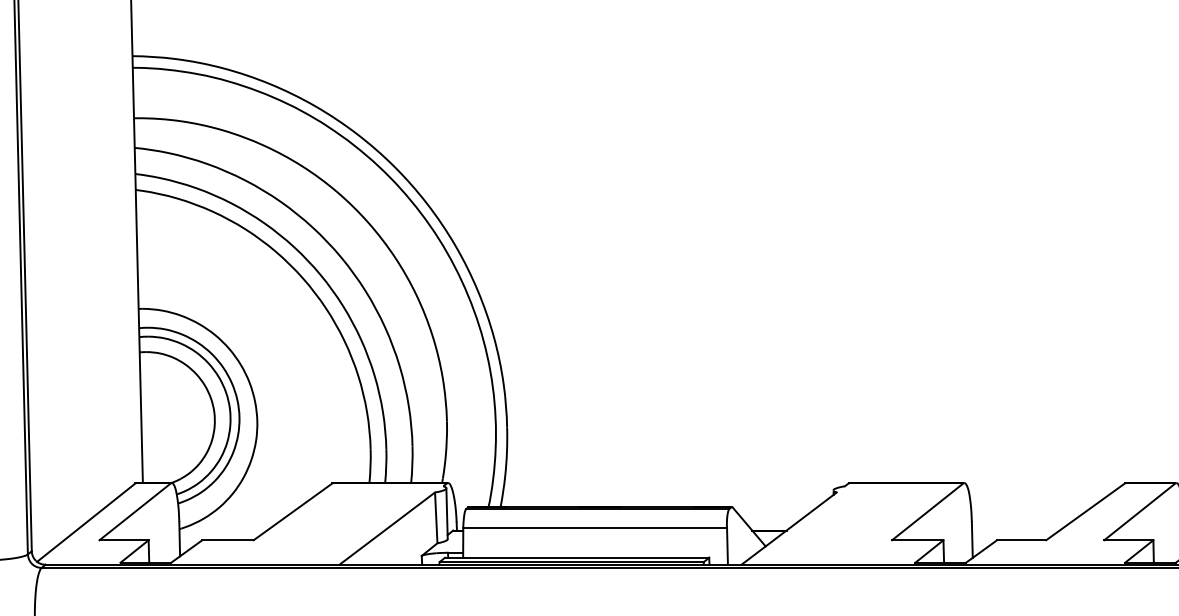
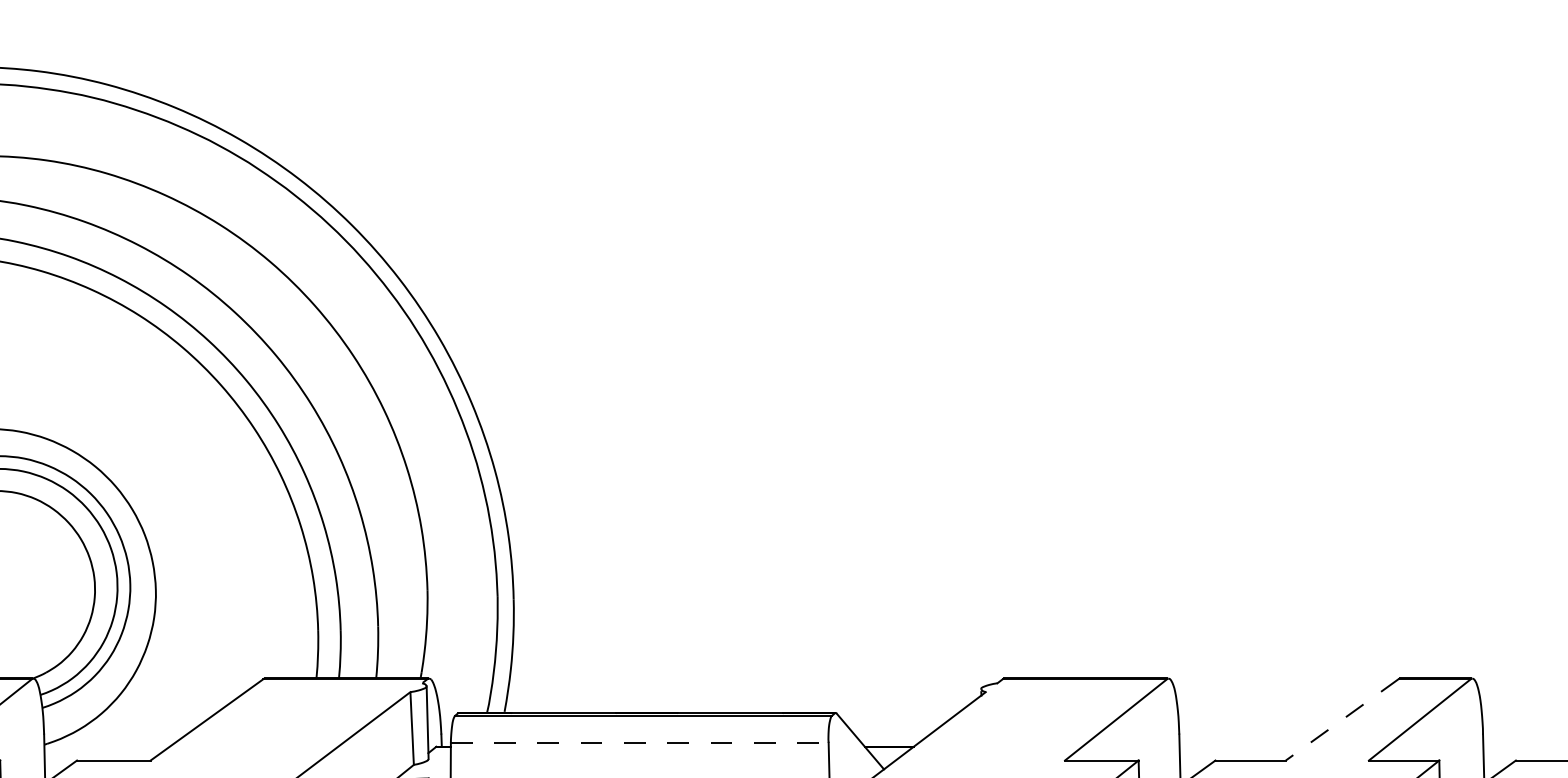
line: (1085, 511) -> (1342, 719), solid -> dashed
line: (595, 527) -> (640, 742), solid -> dashed

